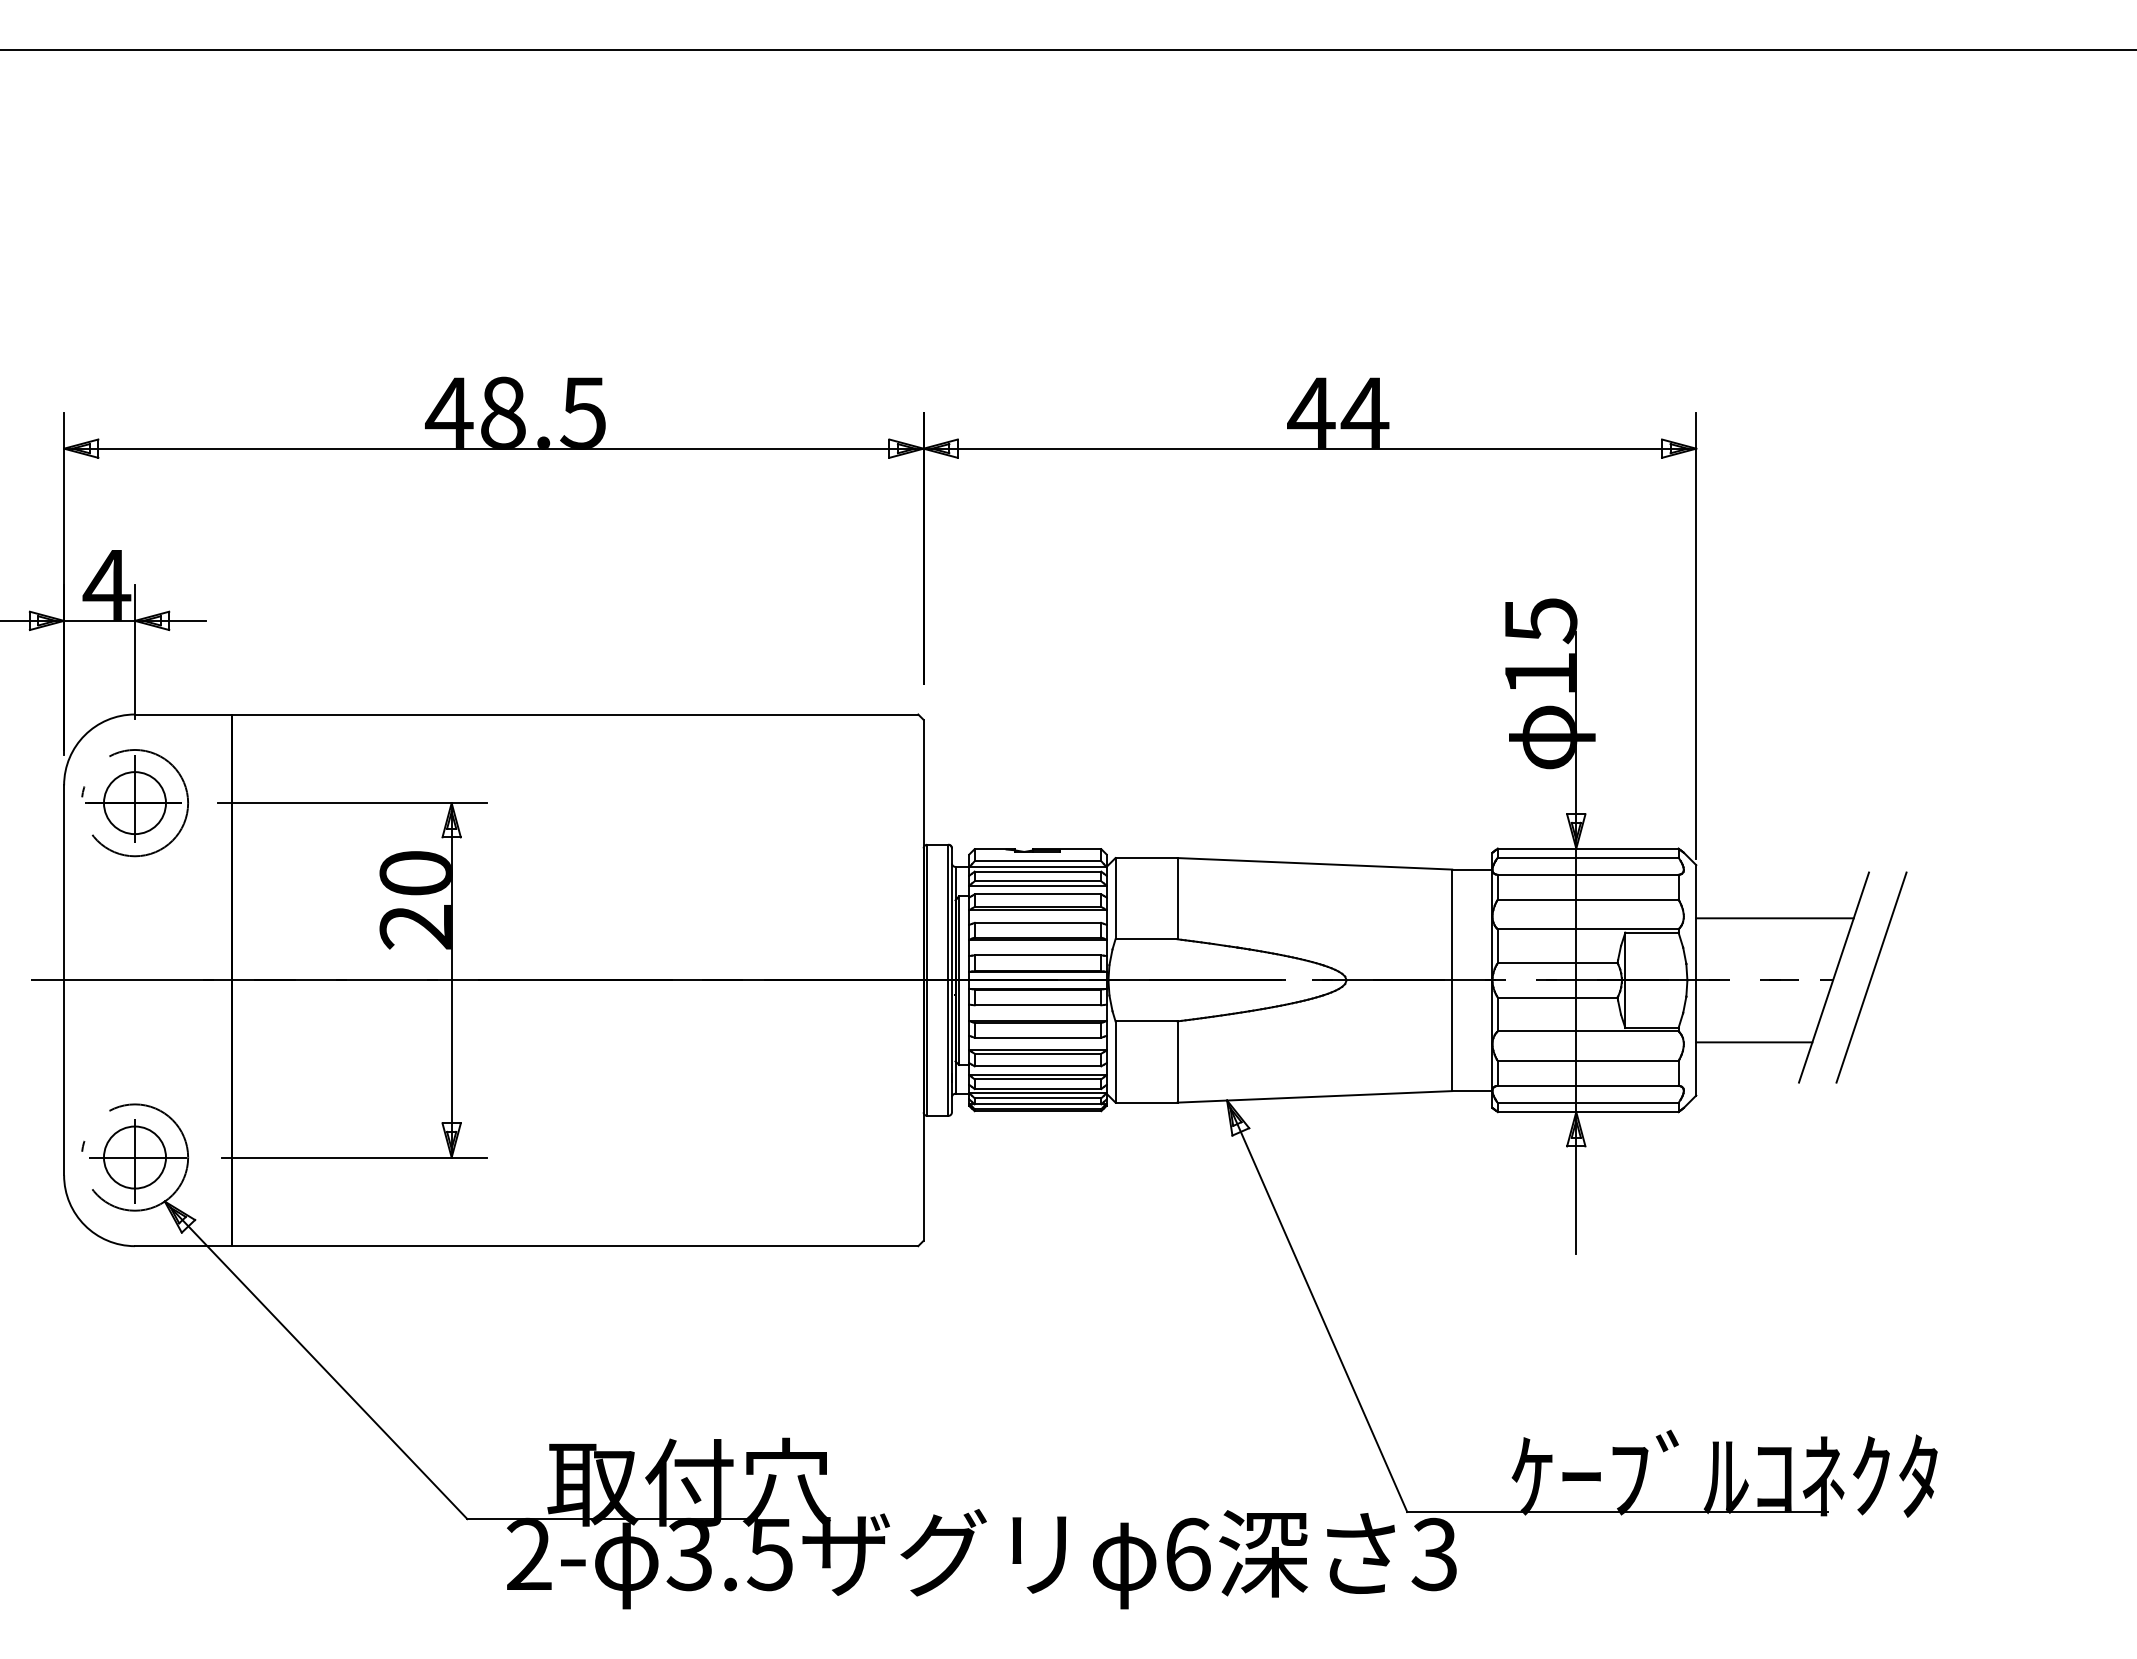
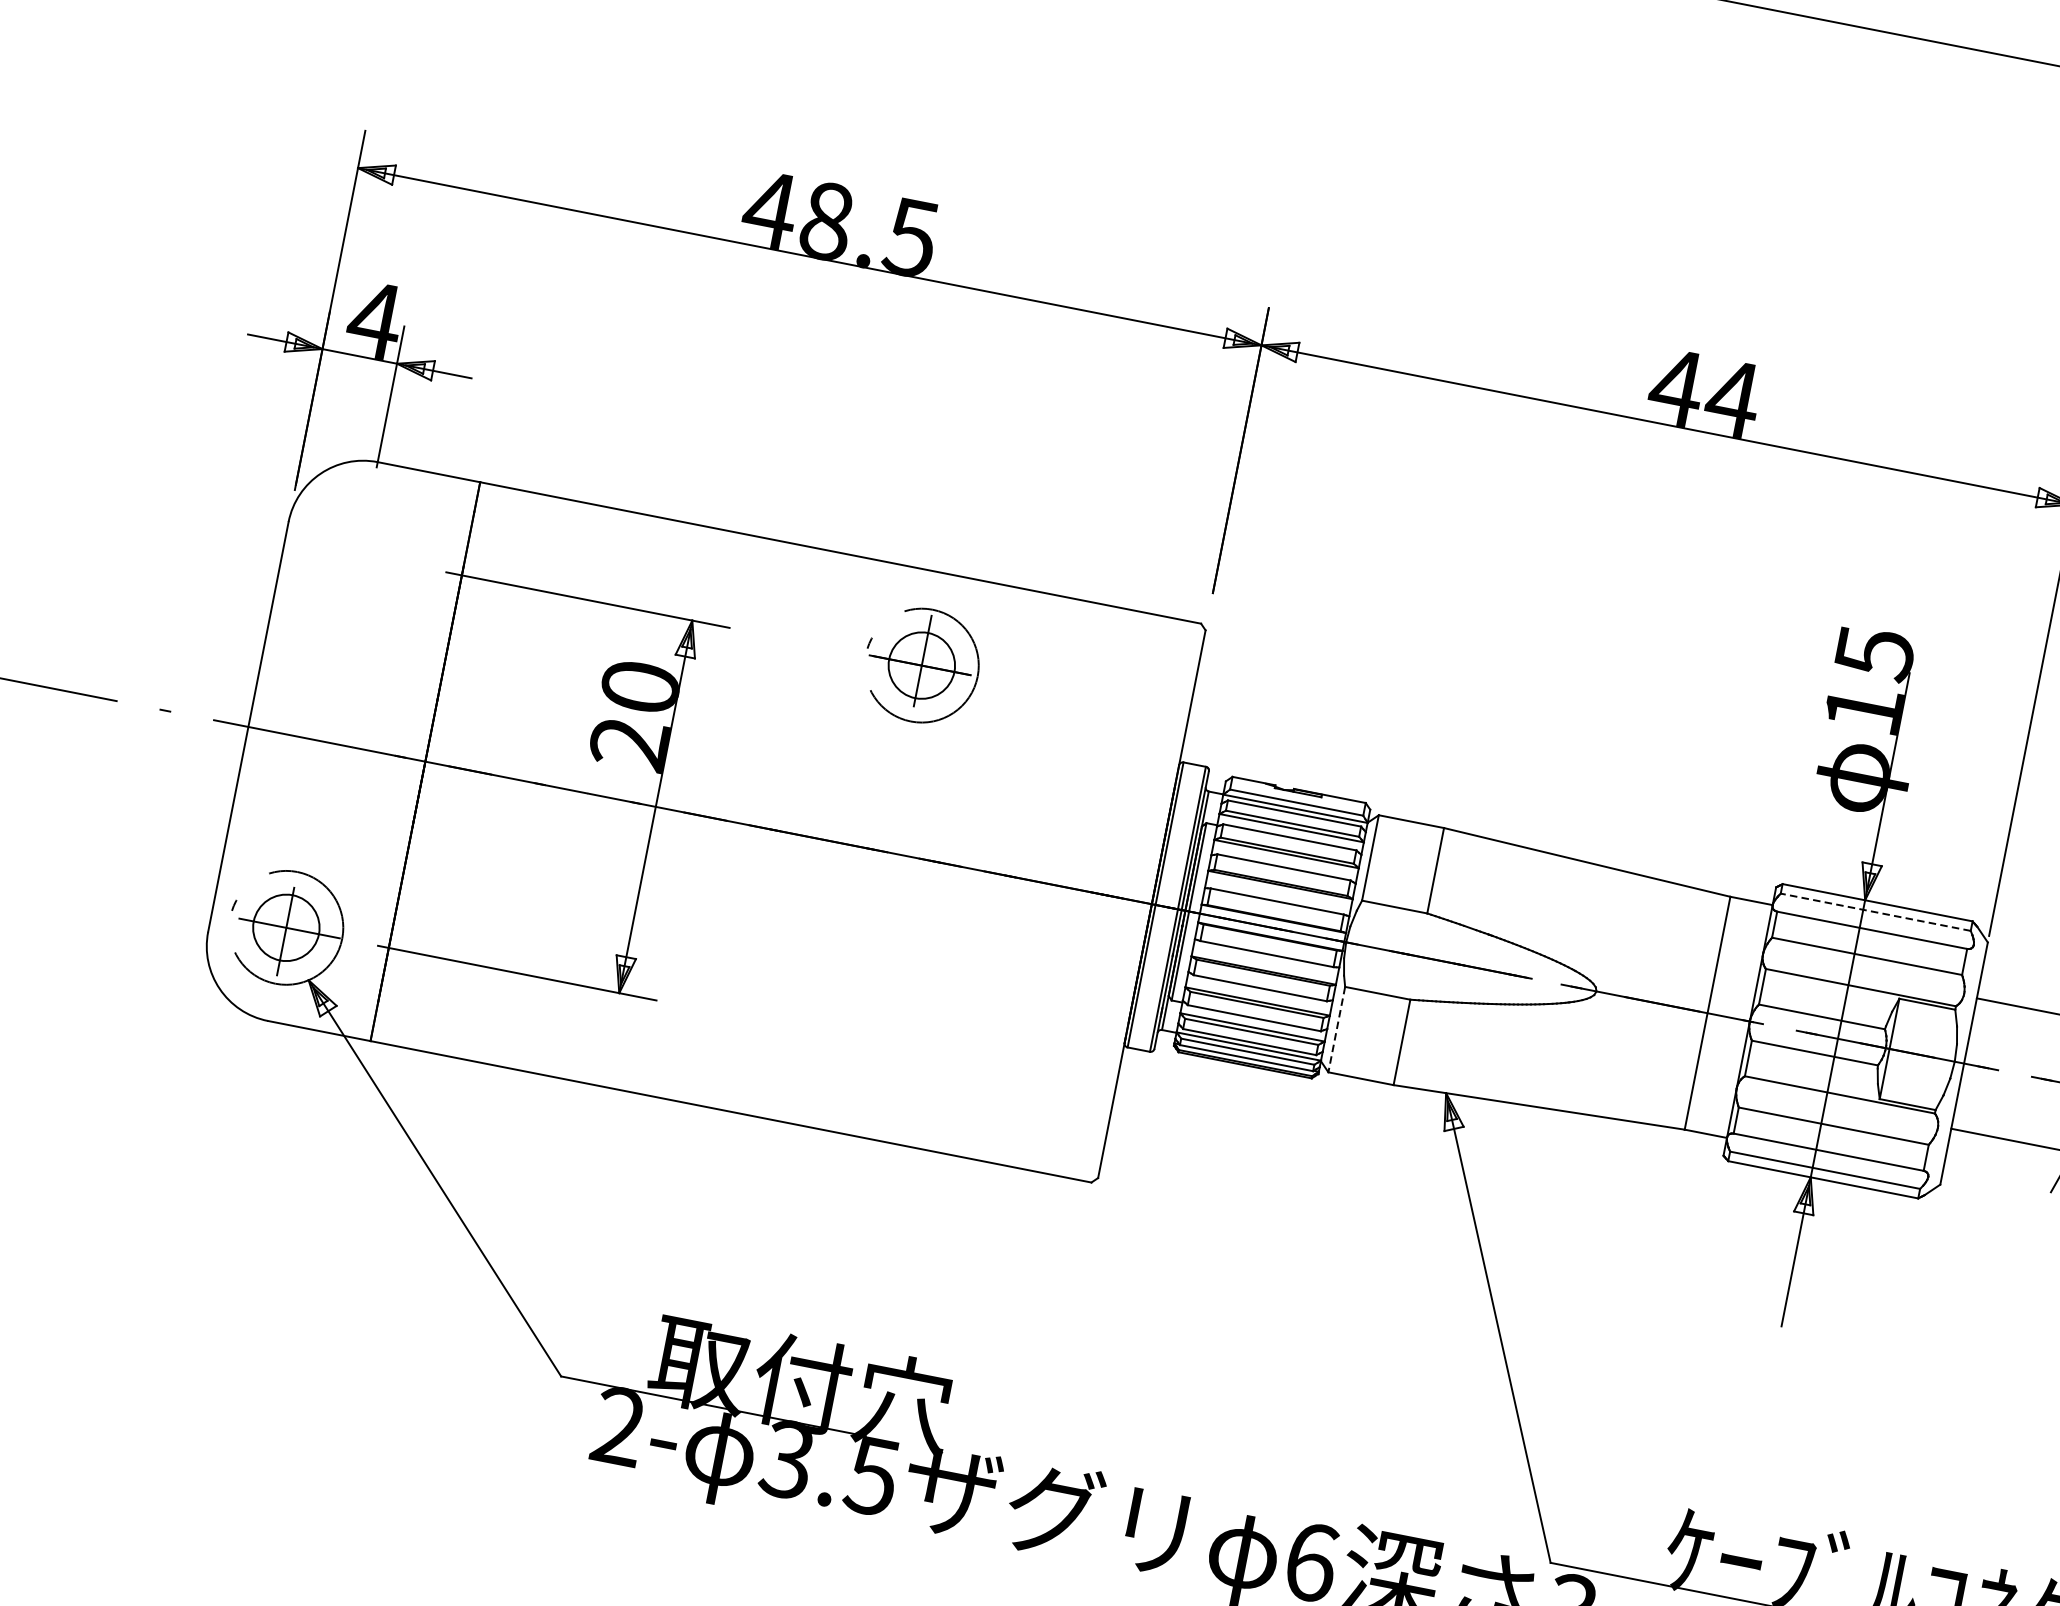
part: (134, 803) -> (921, 665), moved
line: (1587, 857) -> (1875, 911), solid -> dashed
line: (1115, 1062) -> (1336, 1030), solid -> dashed

